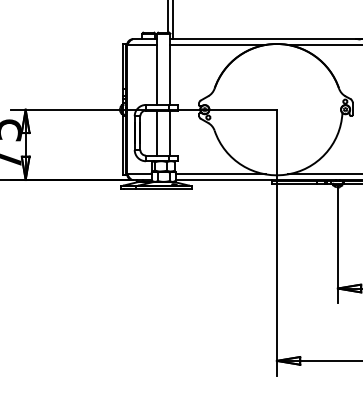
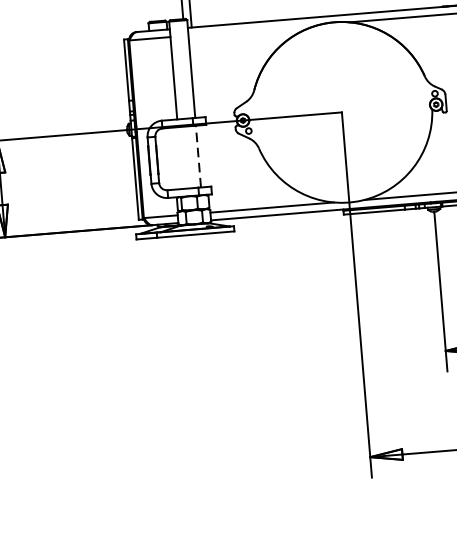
line: (217, 44) -> (253, 29), removed
line: (157, 132) -> (180, 157), removed
line: (170, 133) -> (198, 157), solid -> dashed

